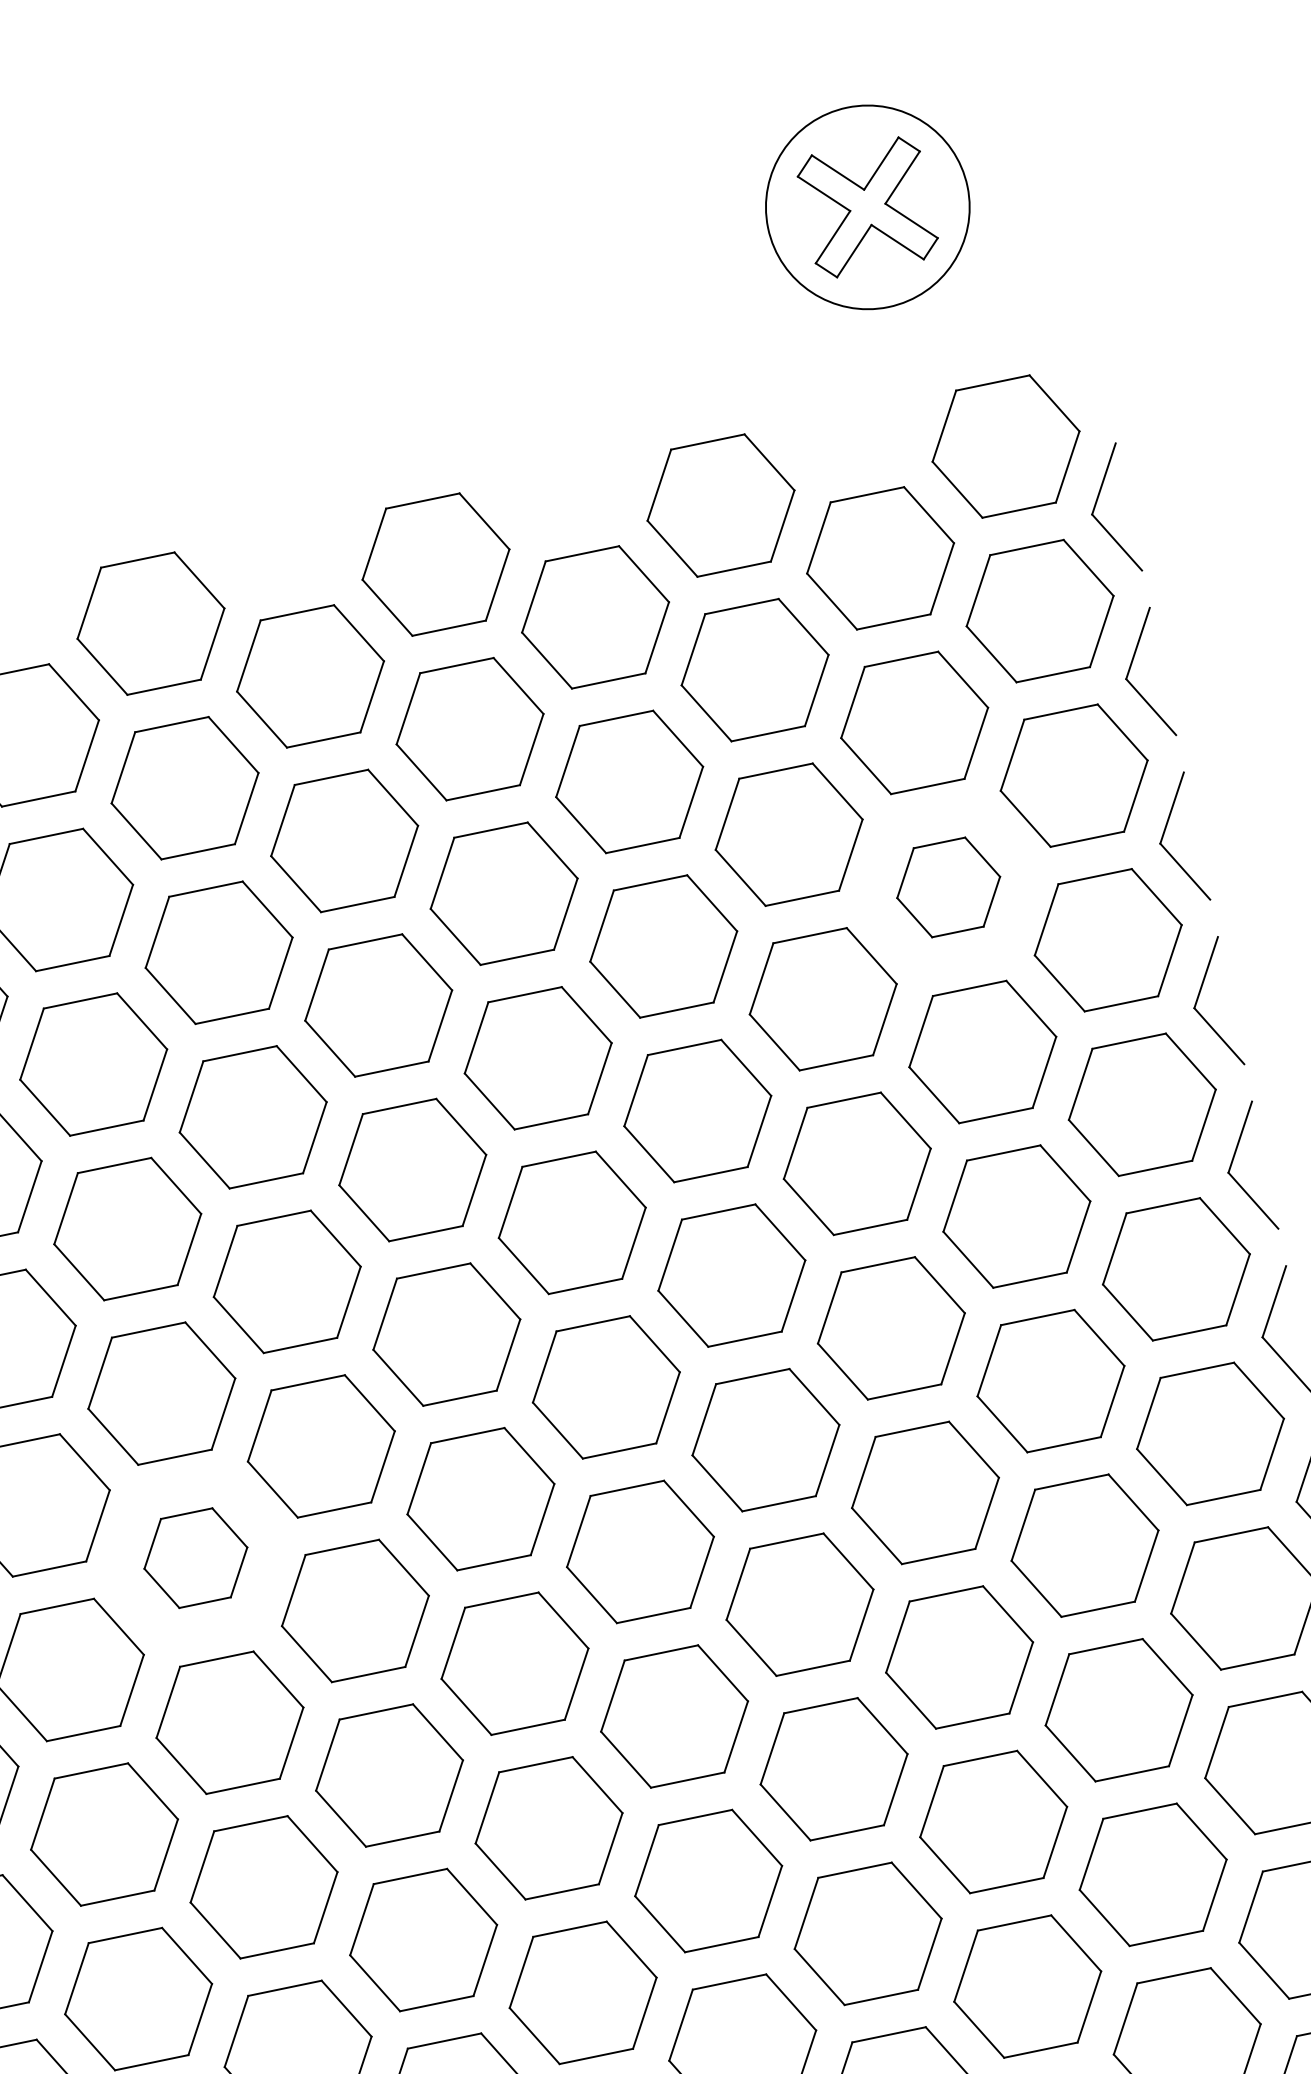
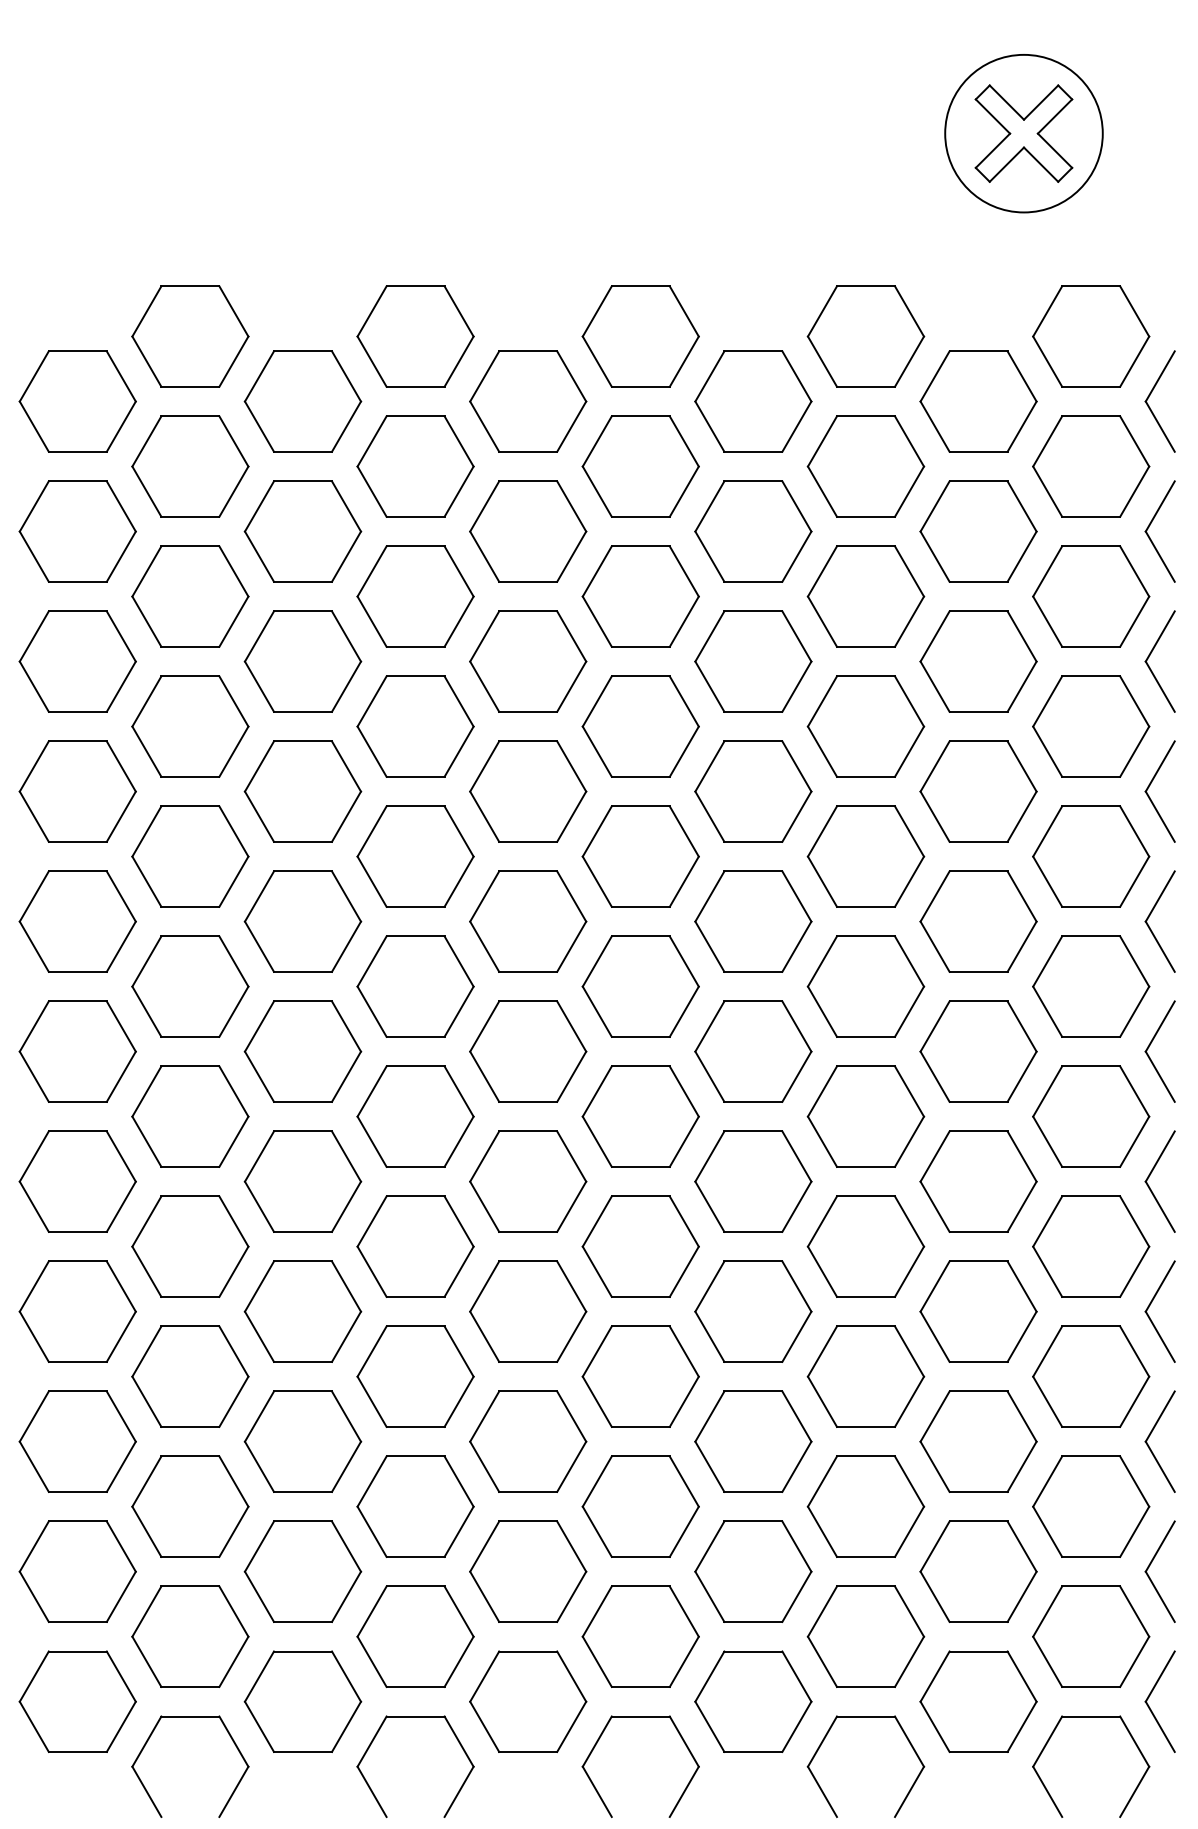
part: (948, 887) -> (978, 661), size x1.43
part: (195, 1558) -> (302, 1051), size x1.43

